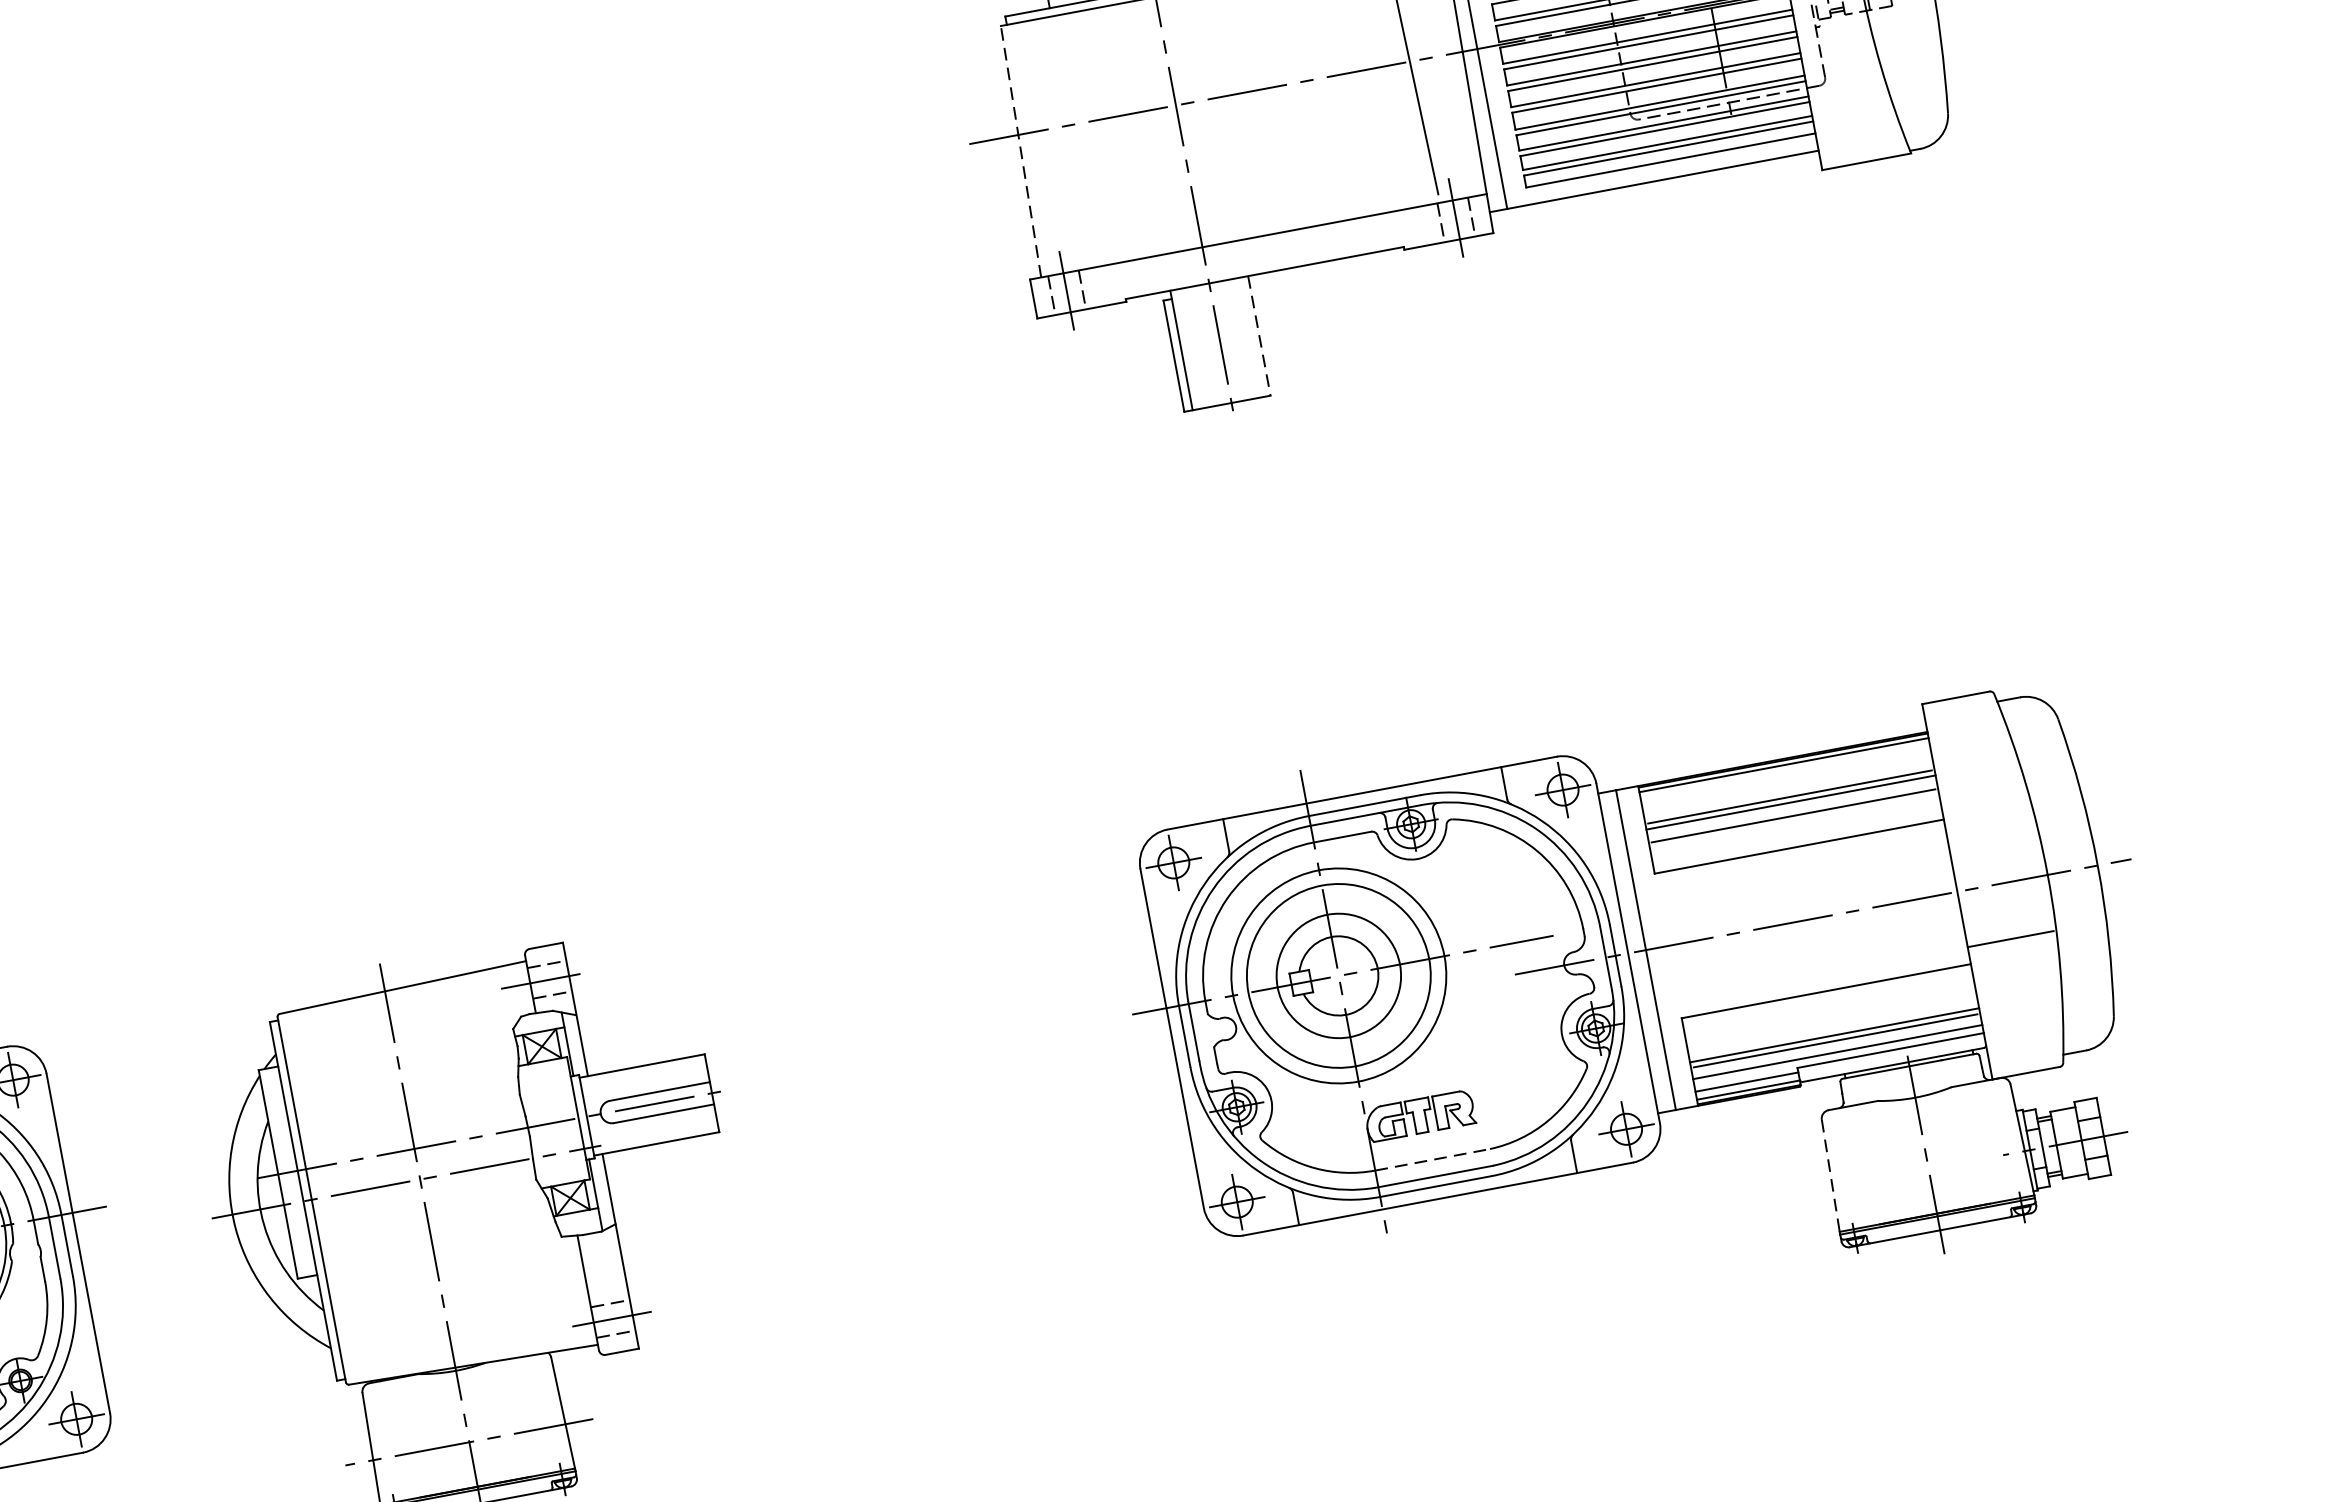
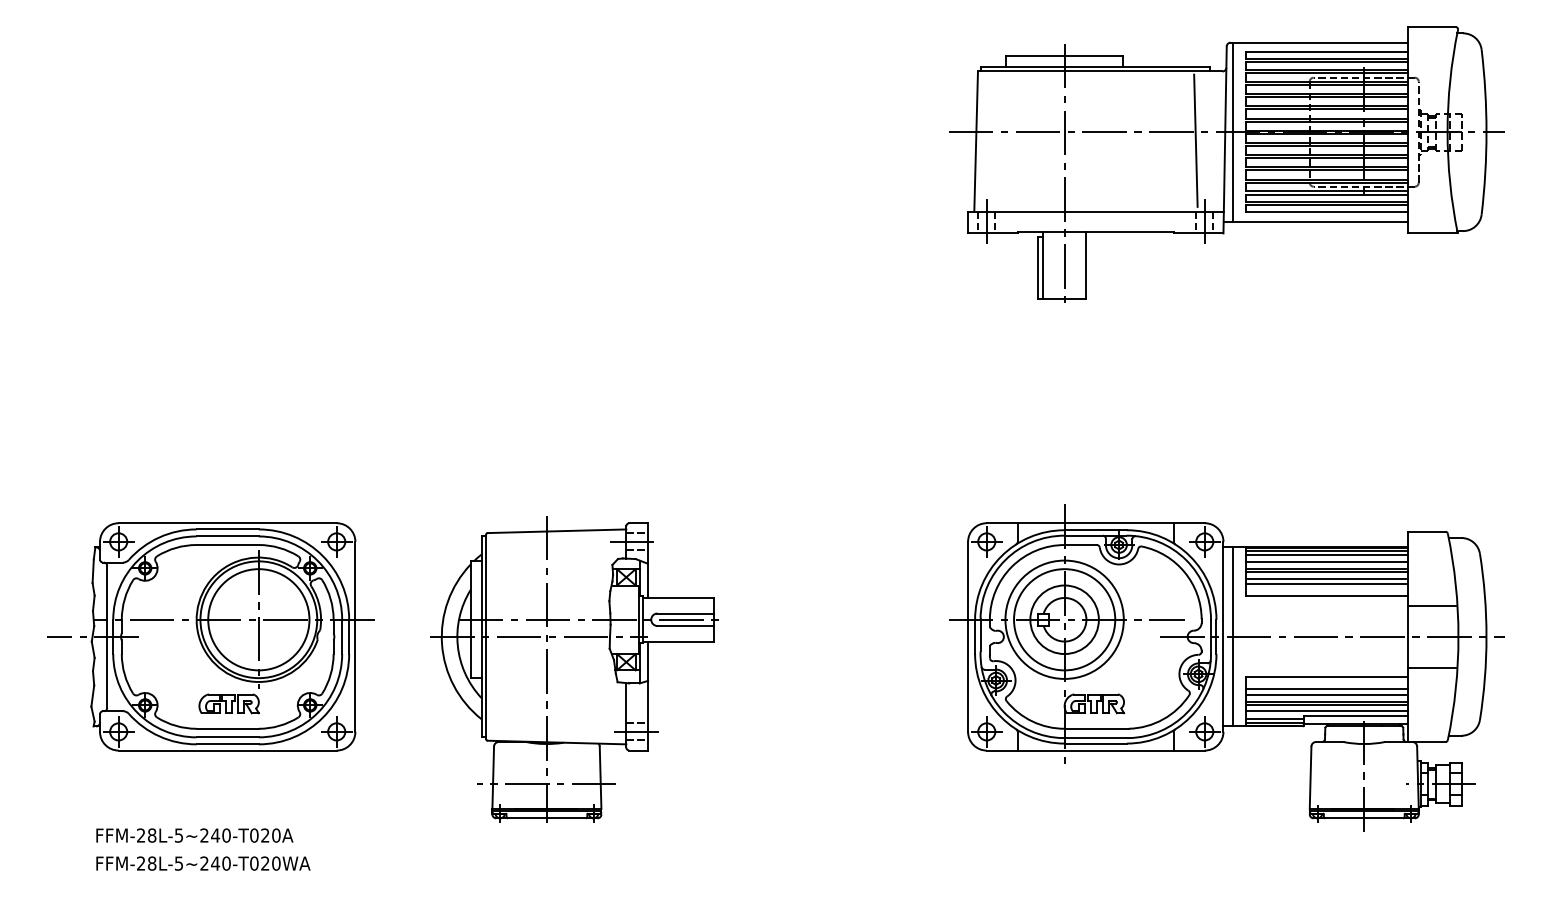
line: (1021, 151) -> (976, 141), dashed -> solid
line: (1259, 336) -> (1086, 265), dashed -> solid
line: (1784, 773) -> (1326, 555), added
line: (1787, 786) -> (1326, 562), added
line: (1794, 825) -> (1326, 584), added
line: (1989, 827) -> (1431, 605), added
line: (1829, 1012) -> (1326, 689), added
line: (1831, 1021) -> (1326, 694), added
line: (1433, 1159) -> (1097, 728), dashed -> solid
line: (1830, 1177) -> (1310, 778), dashed -> solid

